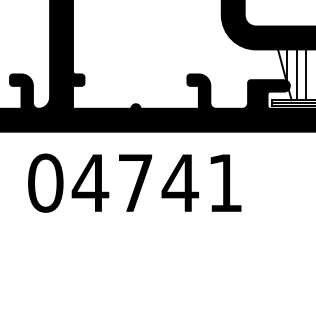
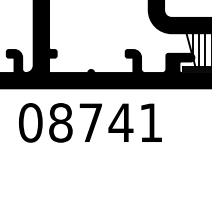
text: (90, 182) -> (60, 122), 04741 -> 08741

